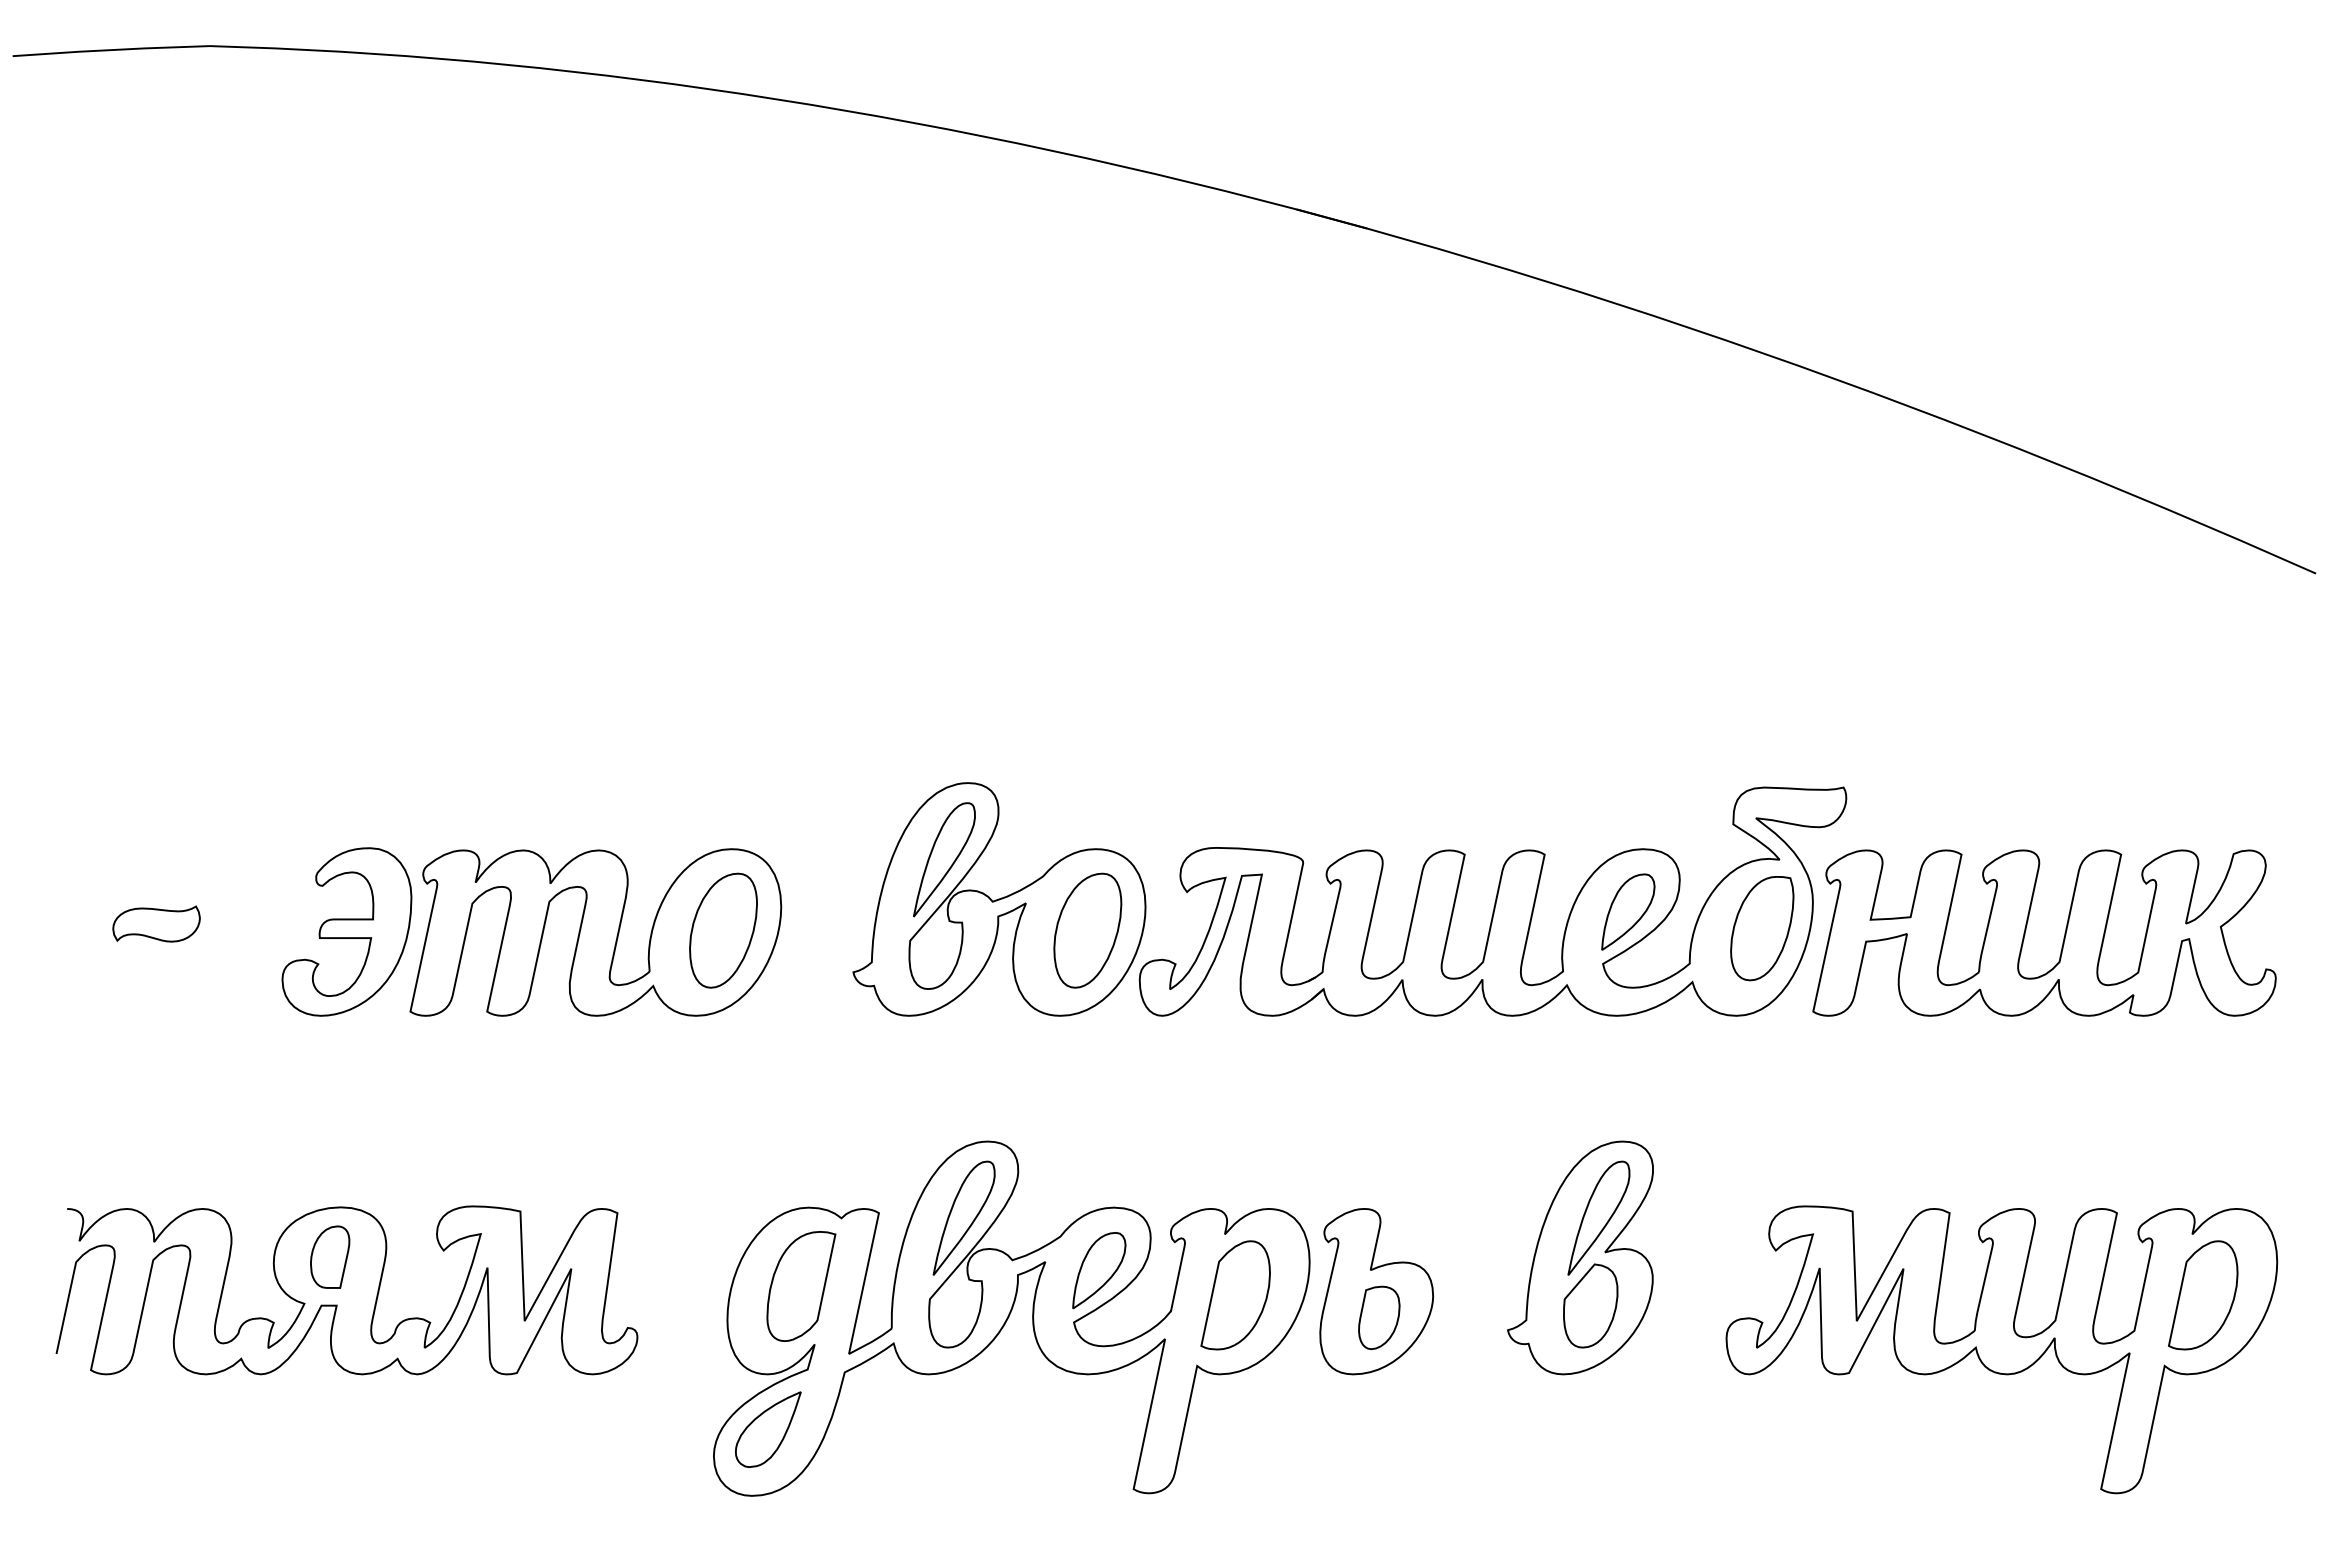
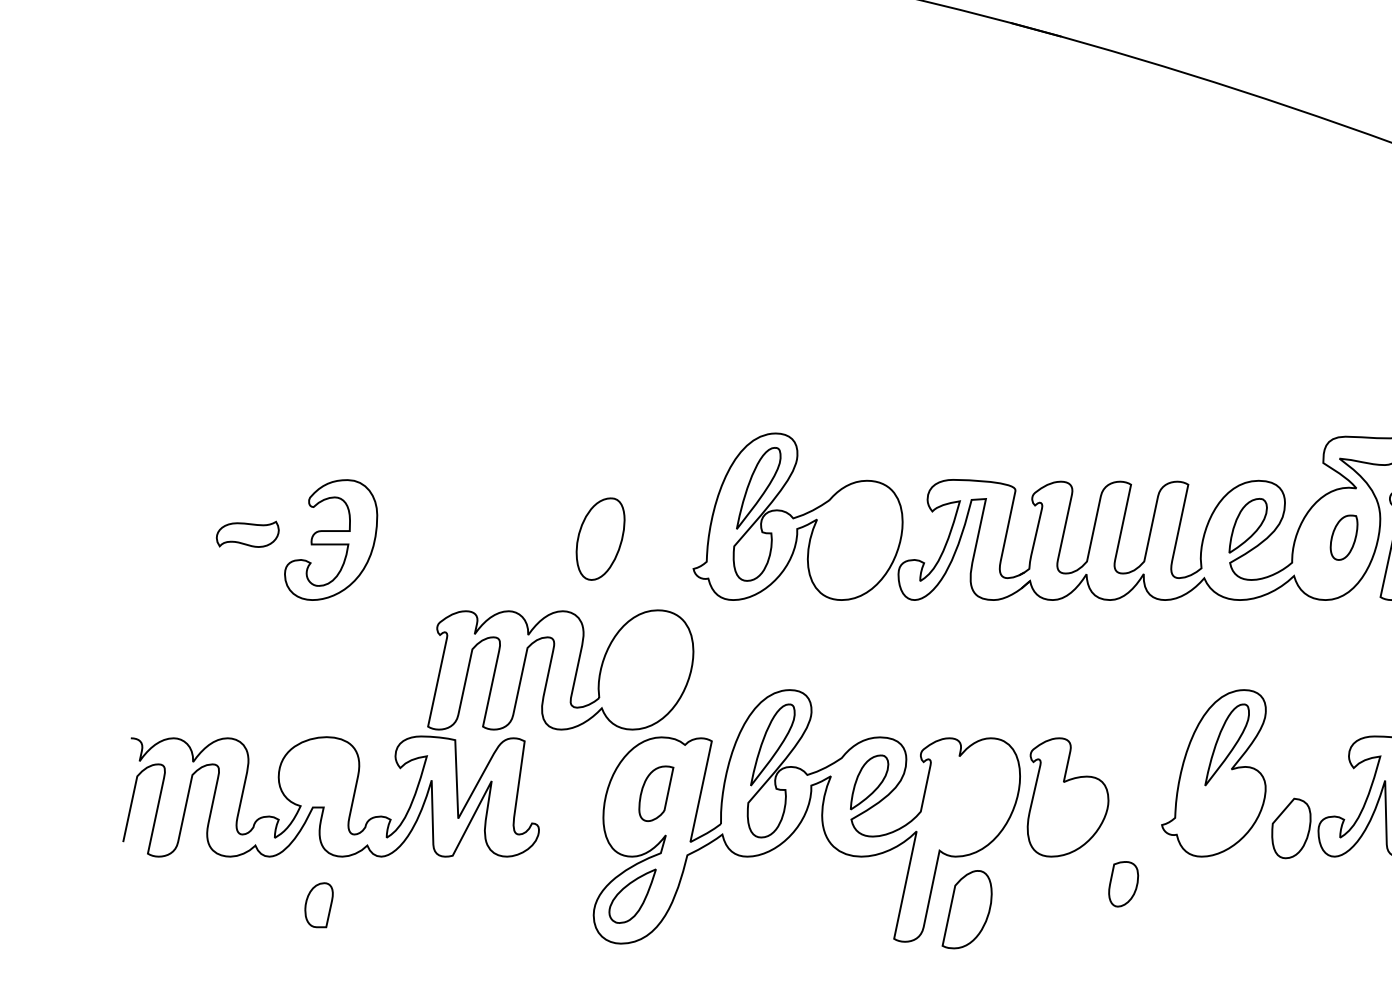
part: (156, 923) -> (247, 533), moved
part: (1762, 928) -> (1344, 537), size x0.6
part: (1087, 930) -> (861, 539), removed
part: (595, 932) -> (560, 669), moved
part: (330, 1256) -> (319, 904), moved
part: (801, 1286) -> (656, 793), size x0.7
part: (1235, 1295) -> (967, 909), moved
part: (1590, 1305) -> (1291, 828), moved
part: (1379, 1317) -> (1123, 883), moved

